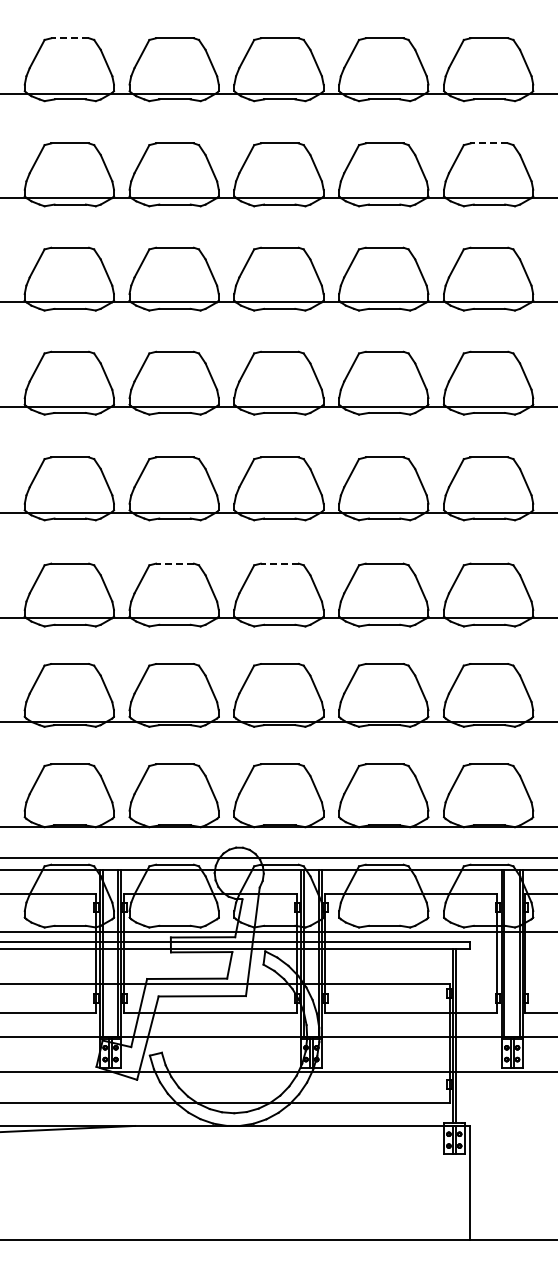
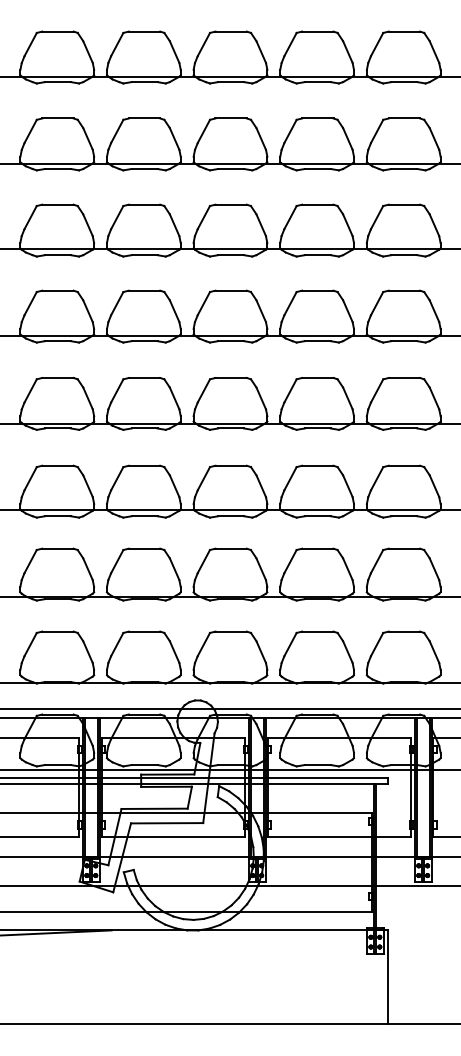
line: (70, 38) -> (58, 31), dashed -> solid
line: (489, 143) -> (404, 118), dashed -> solid
line: (175, 563) -> (144, 465), dashed -> solid
line: (279, 563) -> (230, 465), dashed -> solid

